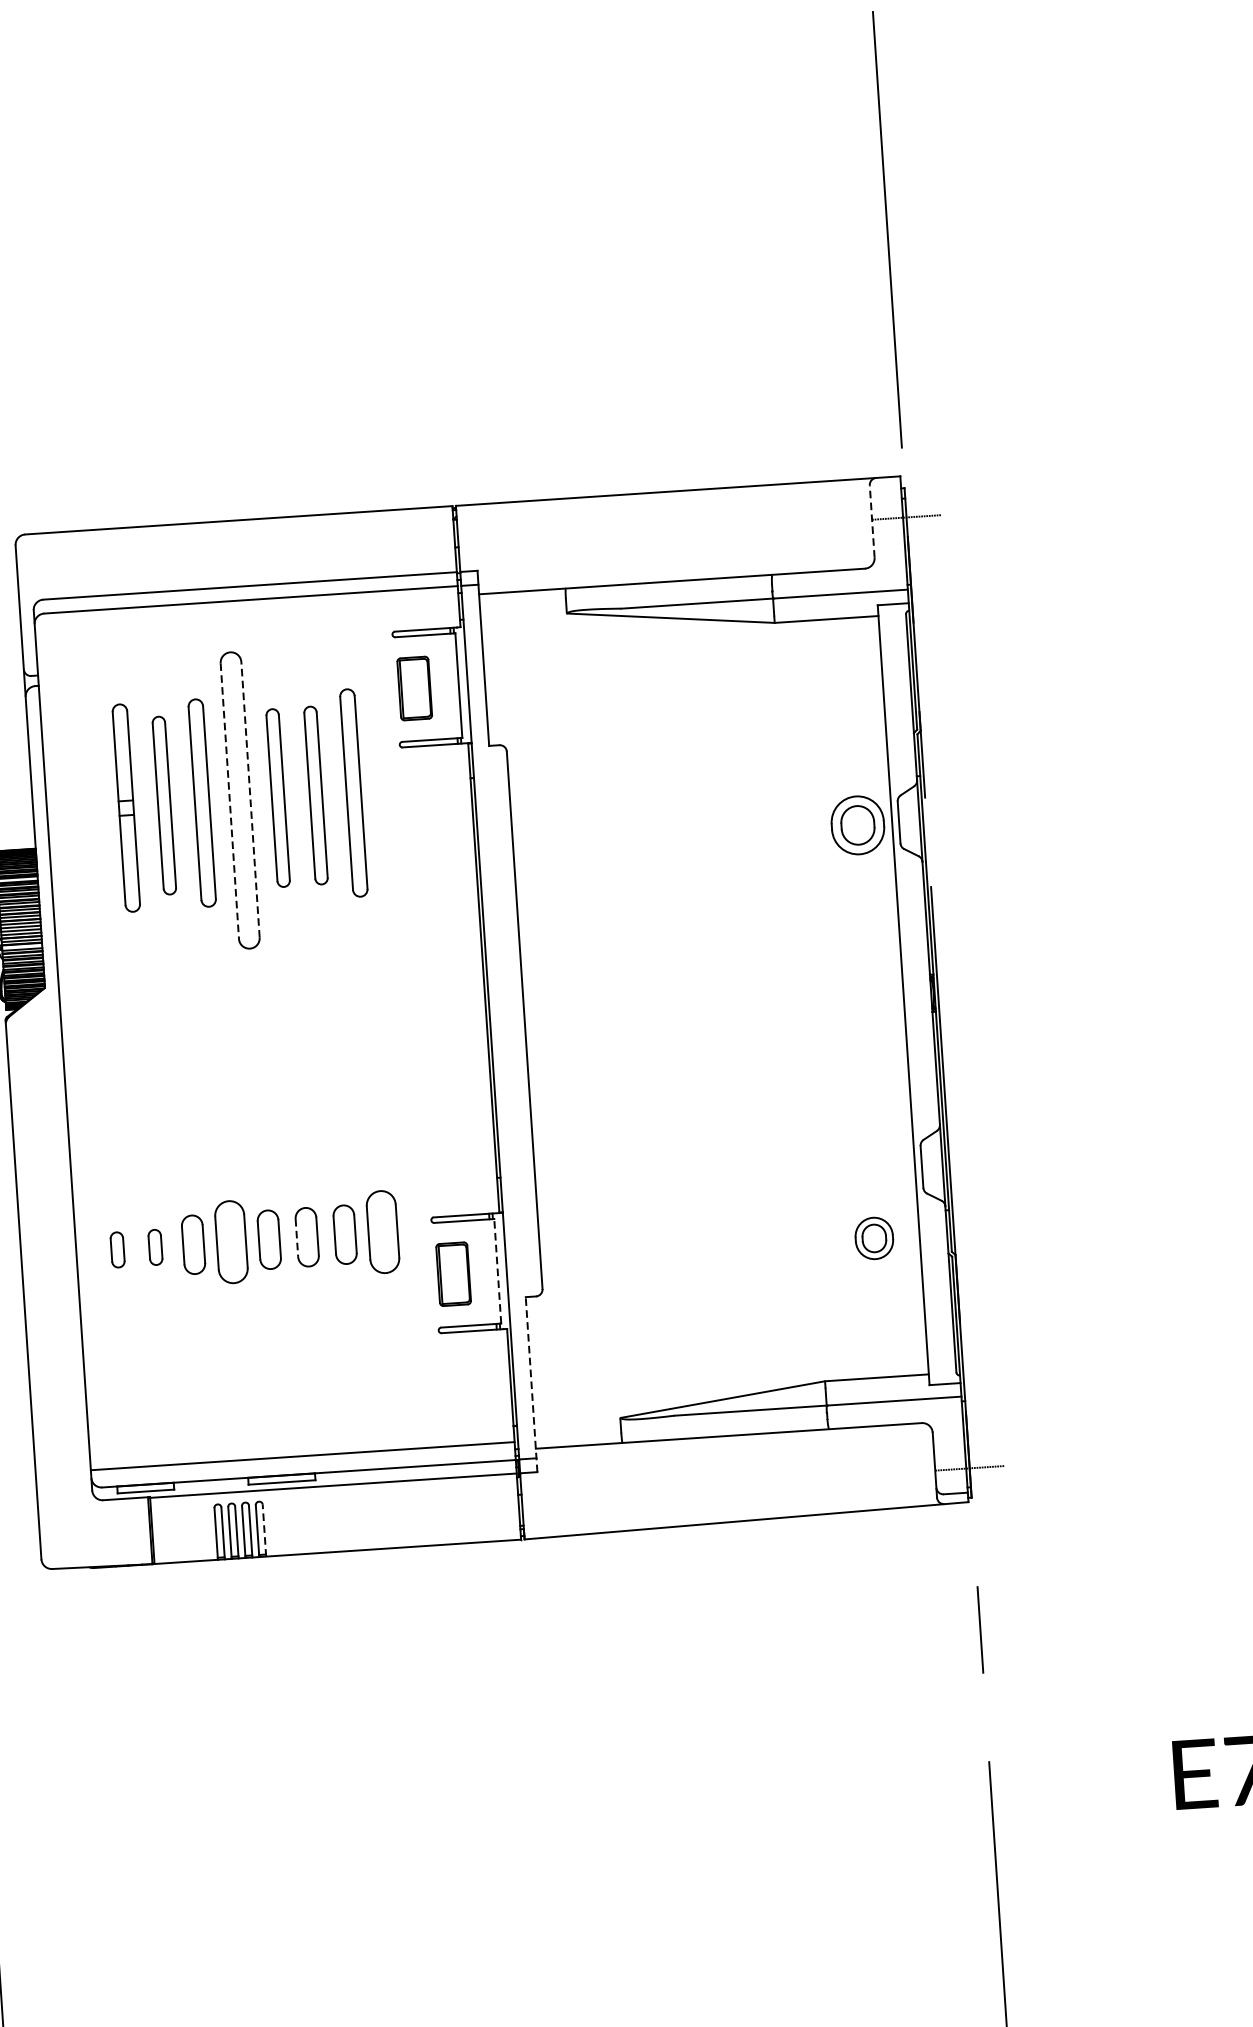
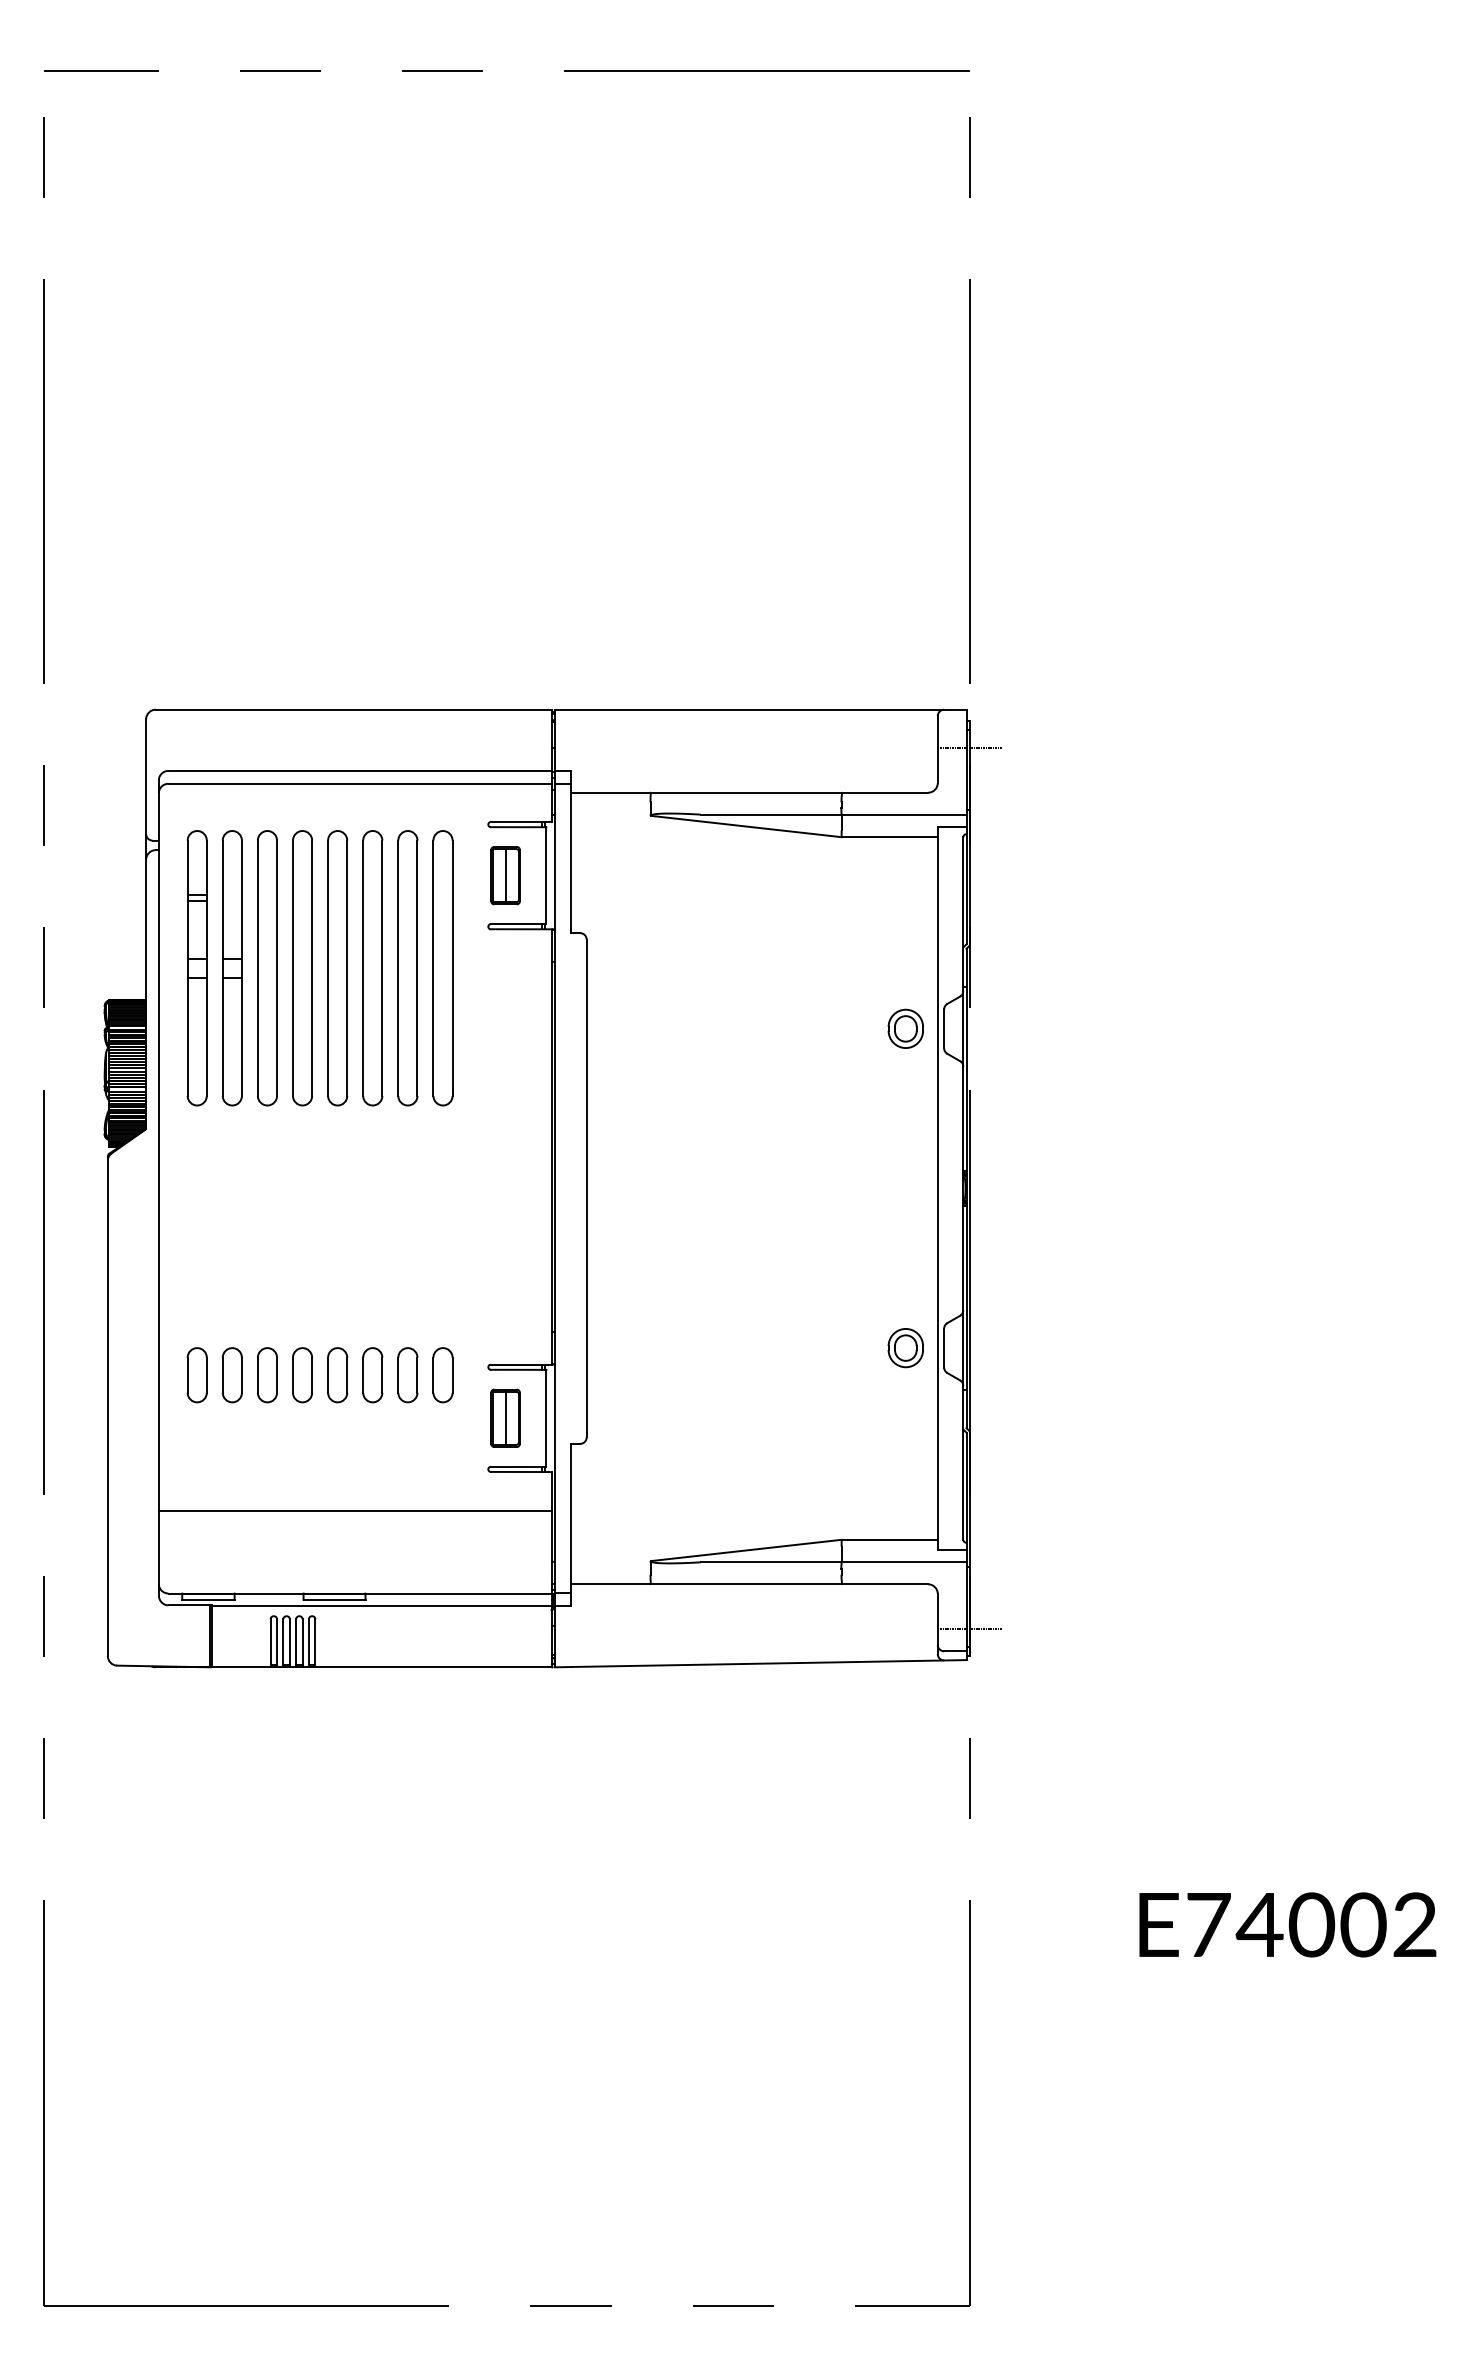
line: (871, 521) -> (937, 749), dashed -> solid
line: (415, 688) -> (506, 875), added
part: (353, 793) -> (442, 968), size x1.43
part: (315, 795) -> (407, 968), size x1.67
part: (277, 798) -> (372, 968), size x1.67
line: (250, 800) -> (347, 968), dashed -> solid
line: (230, 801) -> (328, 968), dashed -> solid
part: (202, 803) -> (302, 968), size x1.43
part: (164, 805) -> (267, 968), size x1.67
part: (125, 808) -> (231, 968), size x1.43
part: (87, 810) -> (196, 968), added
part: (857, 824) -> (905, 1028), size x0.71
part: (382, 1232) -> (442, 1375), size x0.71
line: (297, 1238) -> (363, 1375), dashed -> solid
part: (874, 1238) -> (905, 1348), moved
part: (231, 1242) -> (302, 1375), size x0.71
part: (154, 1247) -> (231, 1375), size x1.67
part: (116, 1250) -> (196, 1375), size x1.67
line: (497, 1270) -> (546, 1417), dashed -> solid
line: (454, 1274) -> (506, 1418), added
line: (531, 1384) -> (570, 1524), dashed -> solid
line: (301, 1455) -> (354, 1510), moved
line: (264, 1529) -> (315, 1642), dashed -> solid

